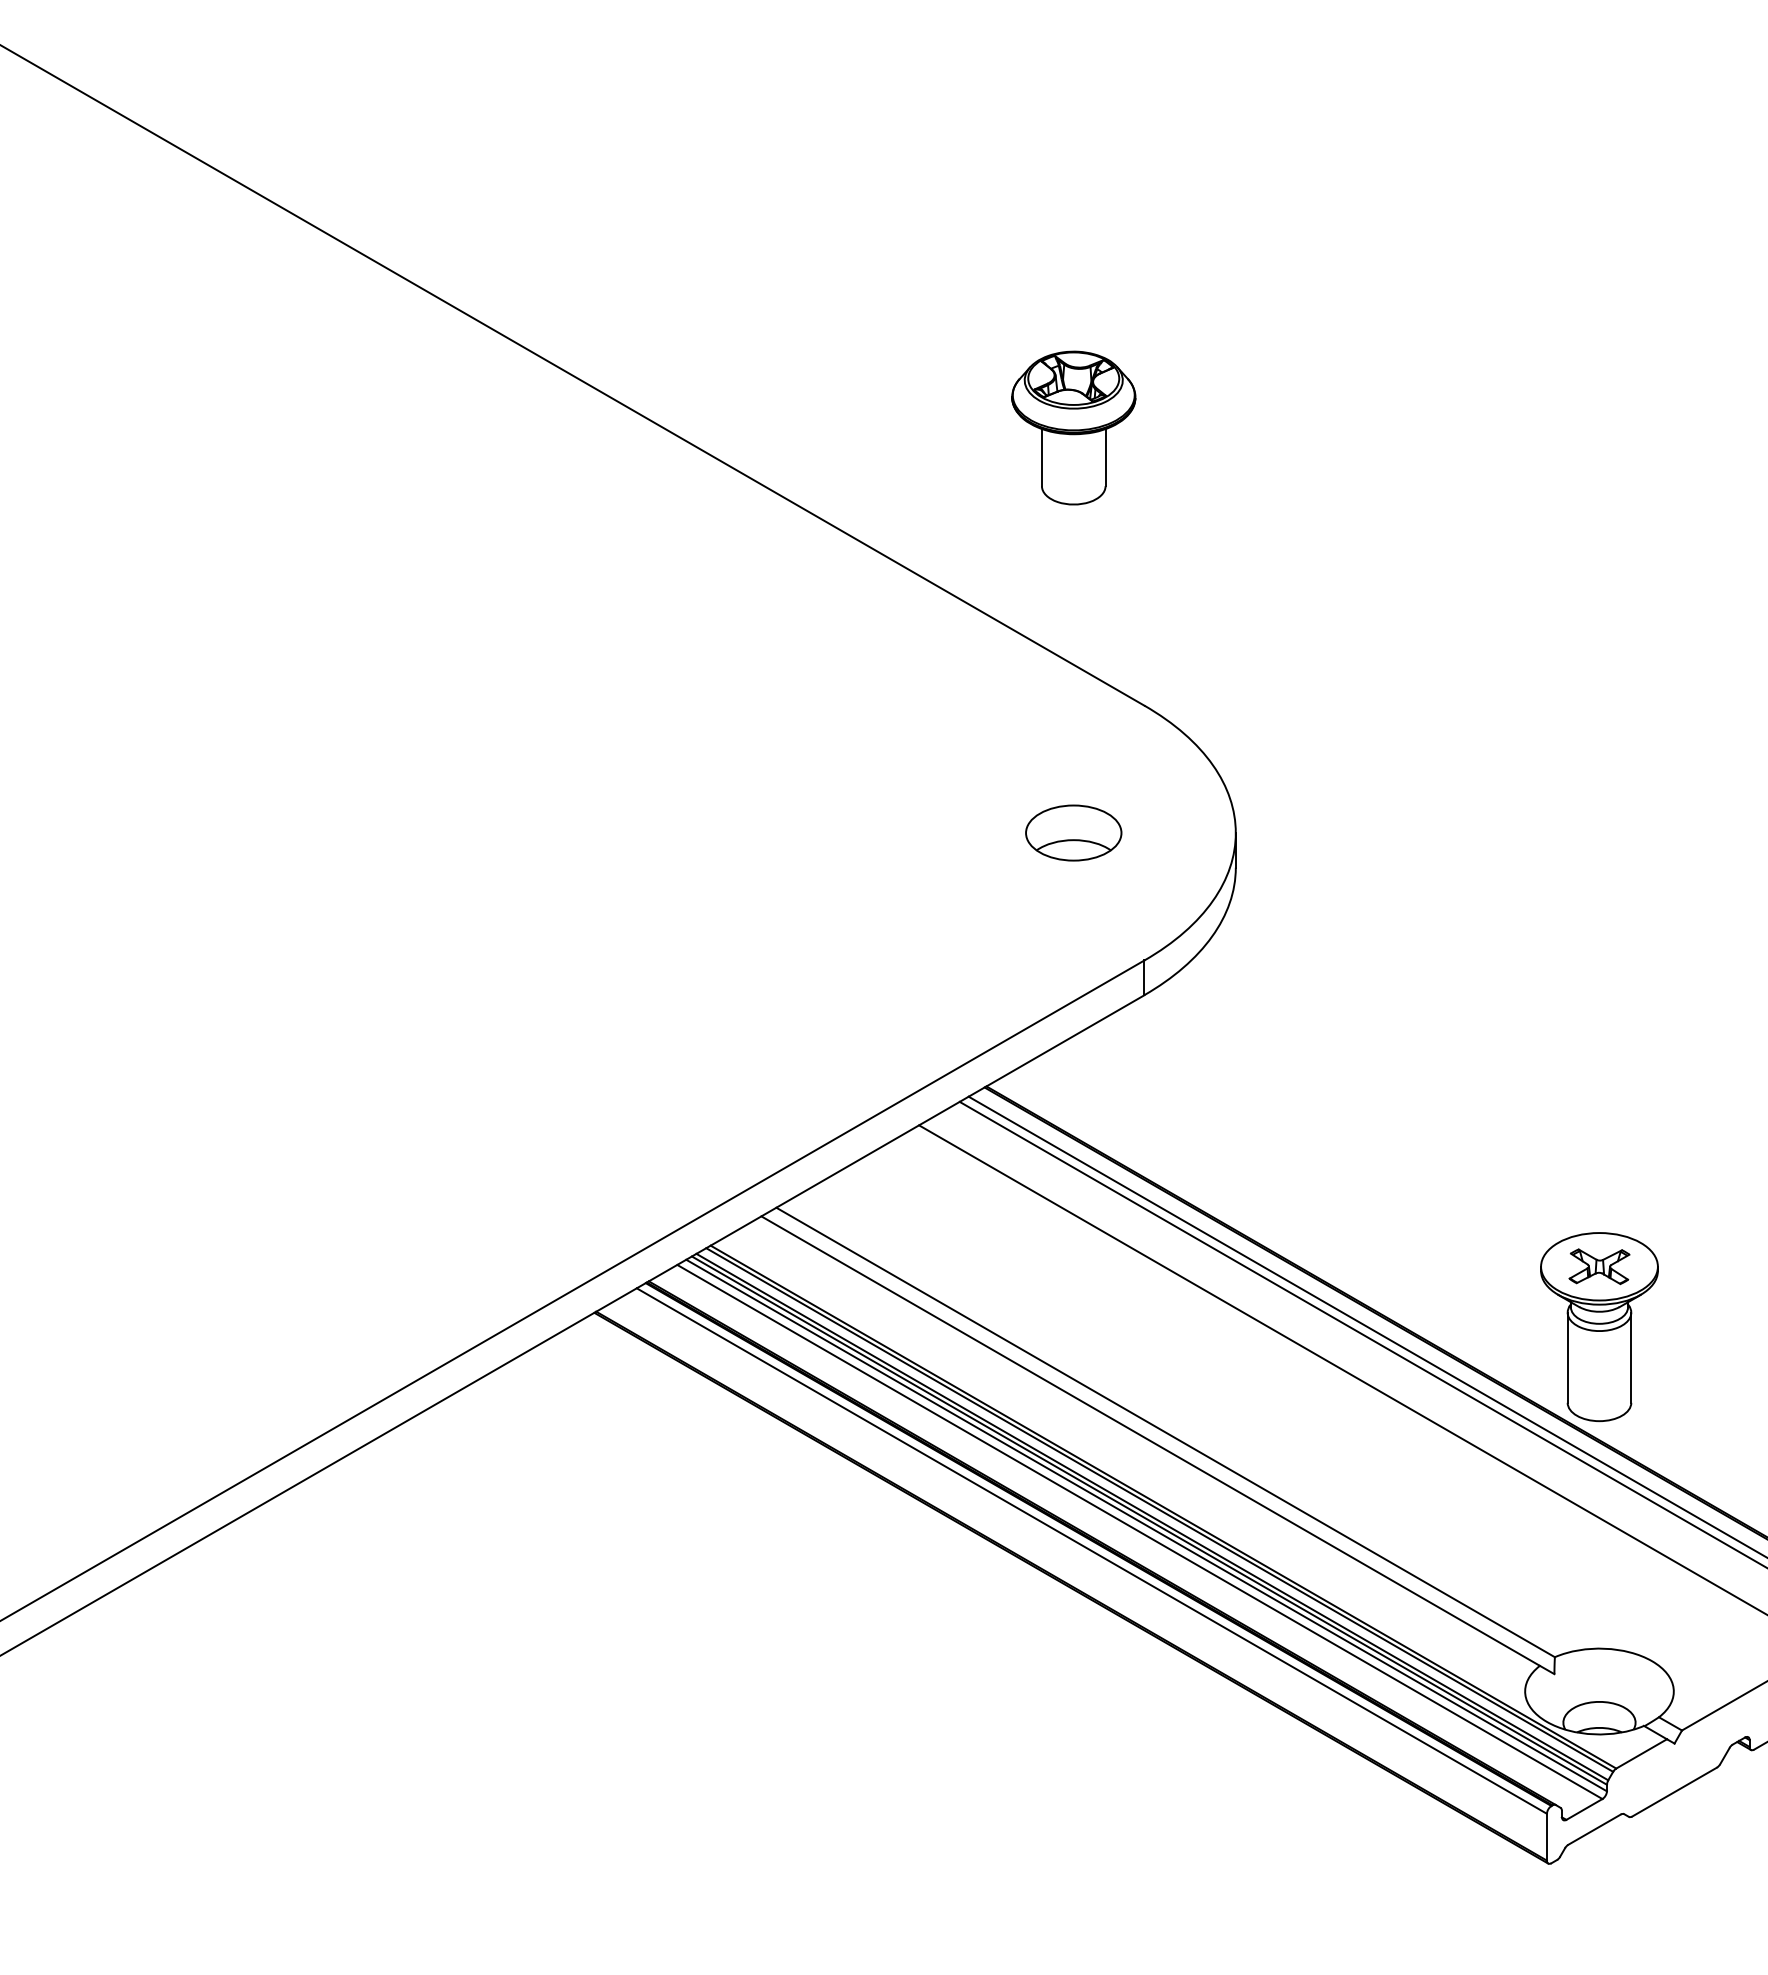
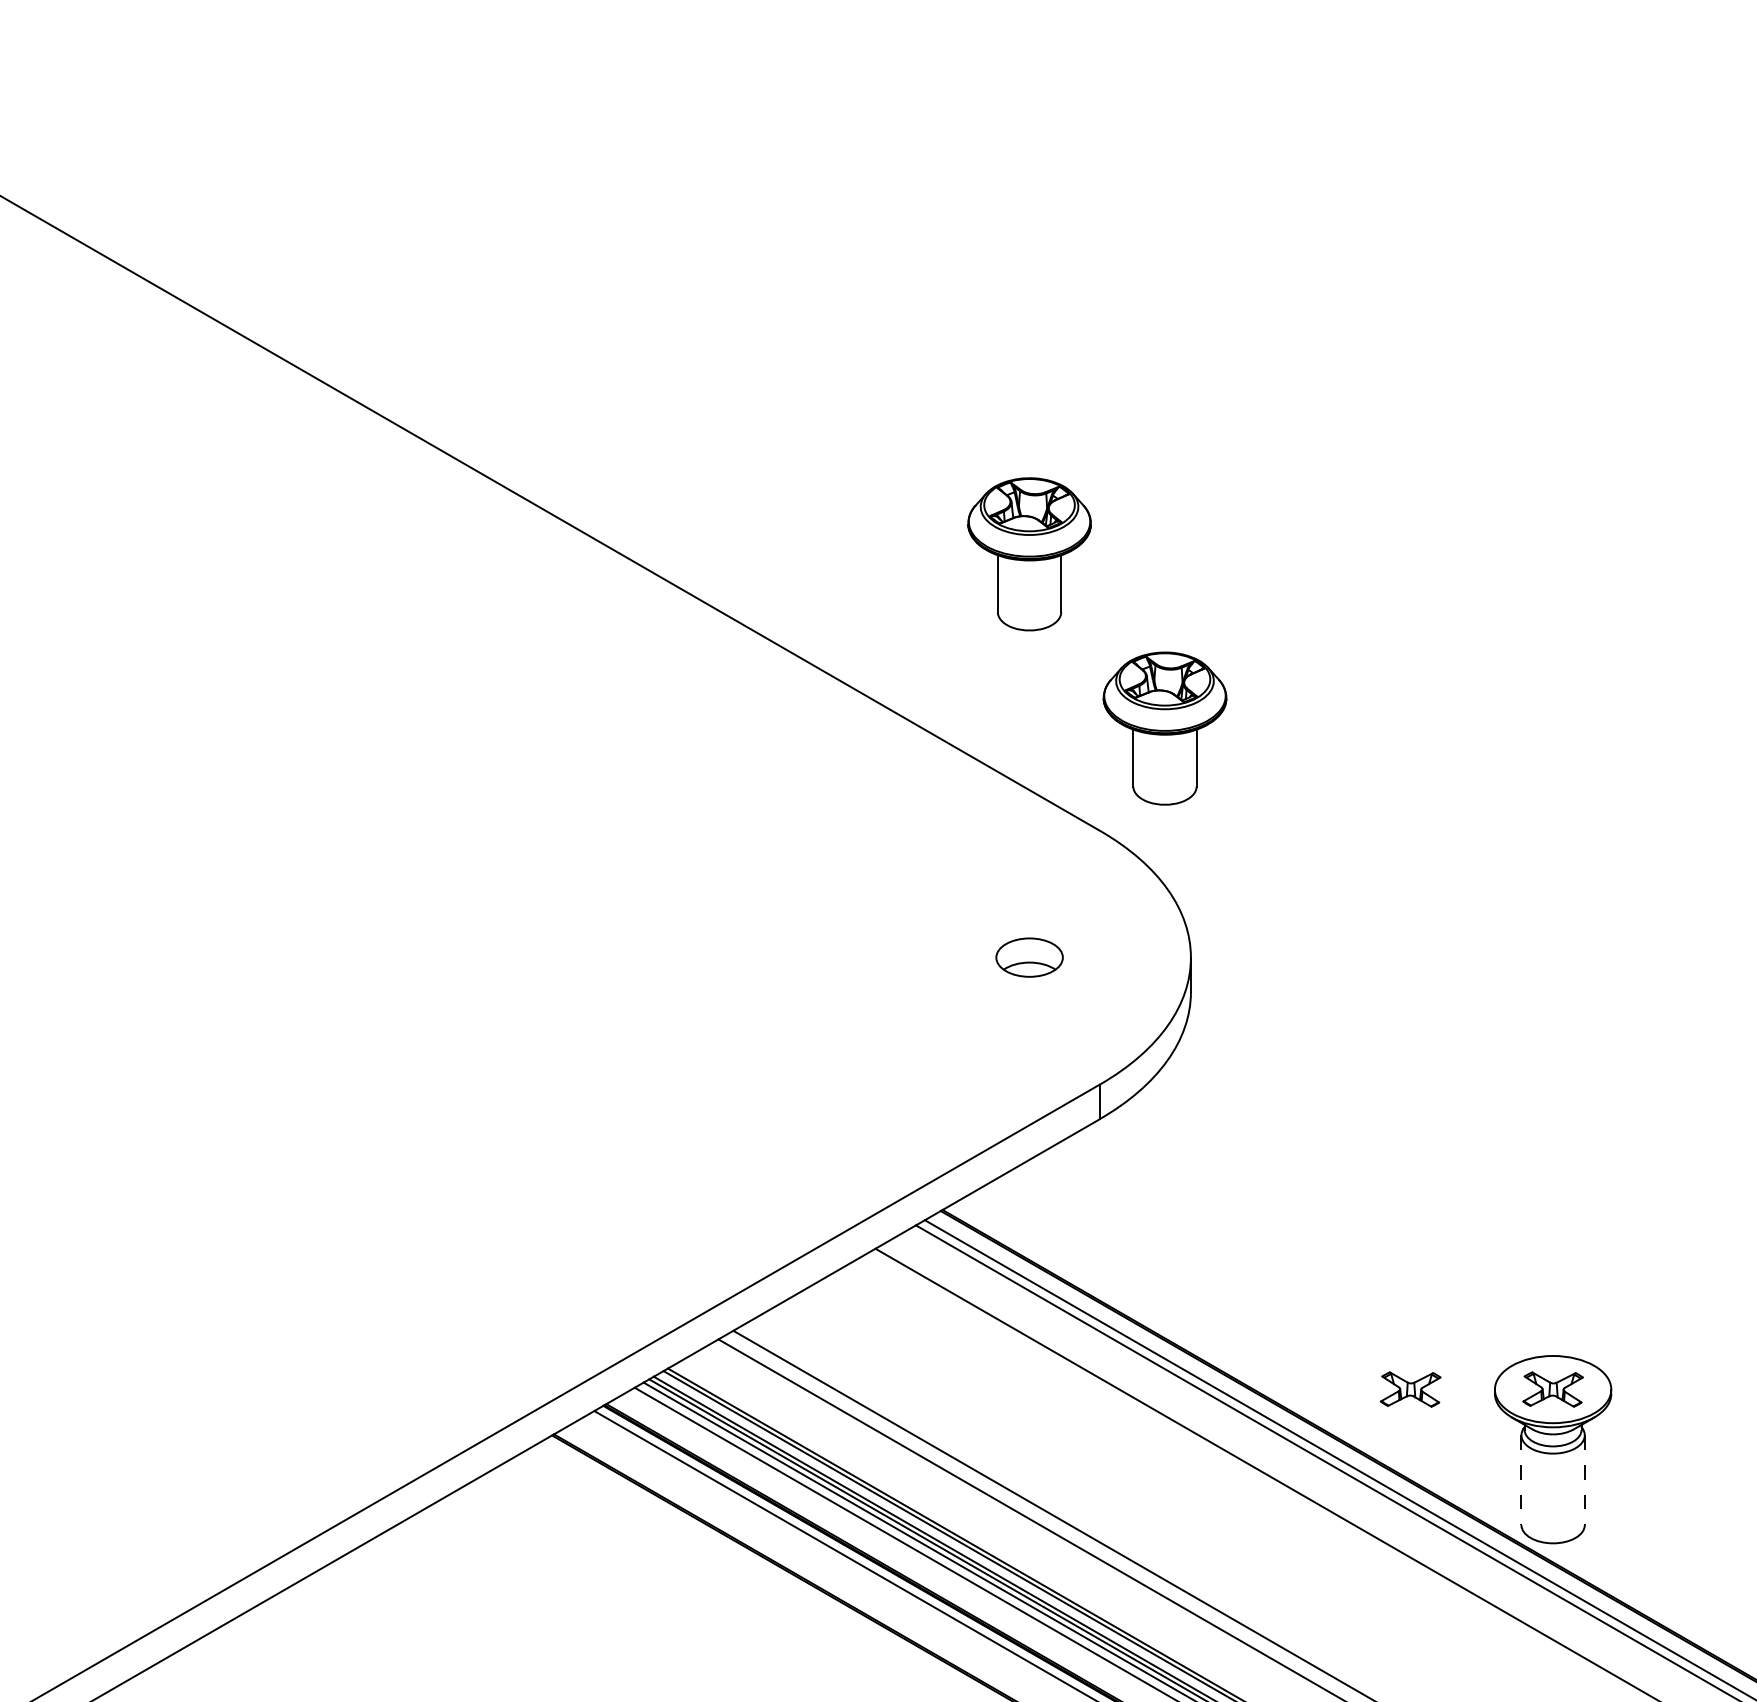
part: (1209, 602) -> (1164, 728), added
part: (1073, 832) -> (1029, 957), size x0.7
part: (1456, 1266) -> (1410, 1389), added
line: (1567, 1358) -> (1521, 1480), solid -> dashed
line: (1631, 1358) -> (1585, 1480), solid -> dashed

